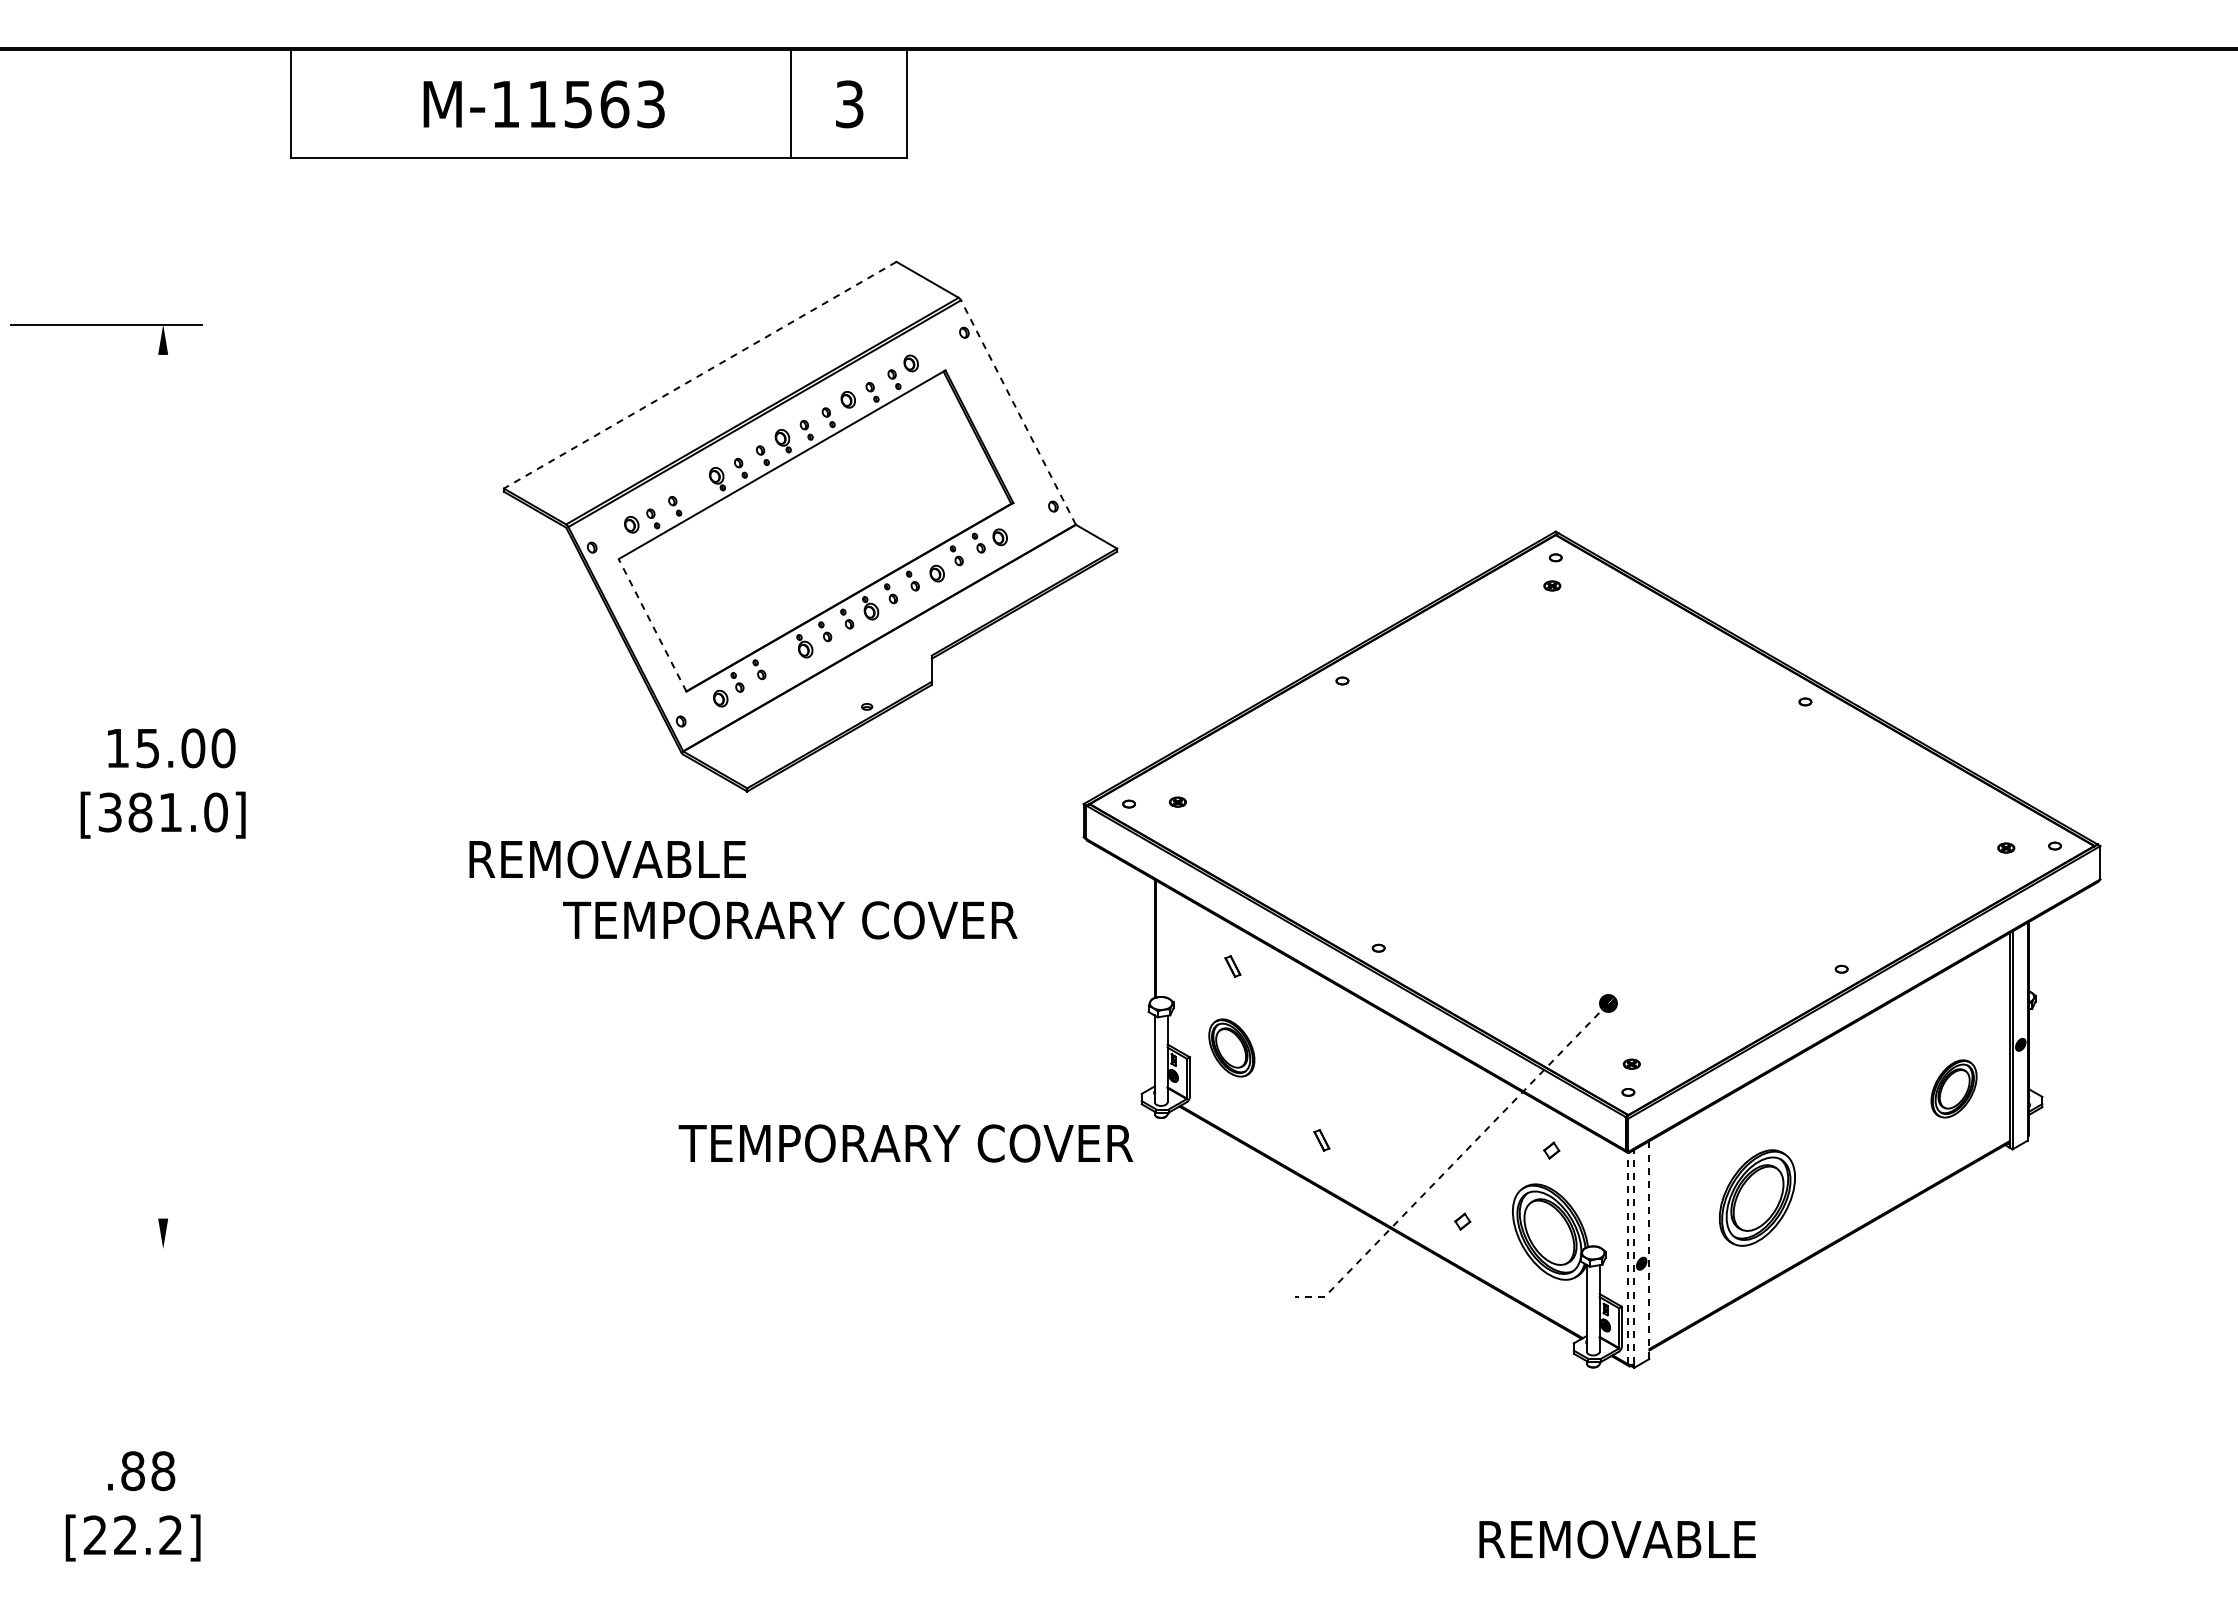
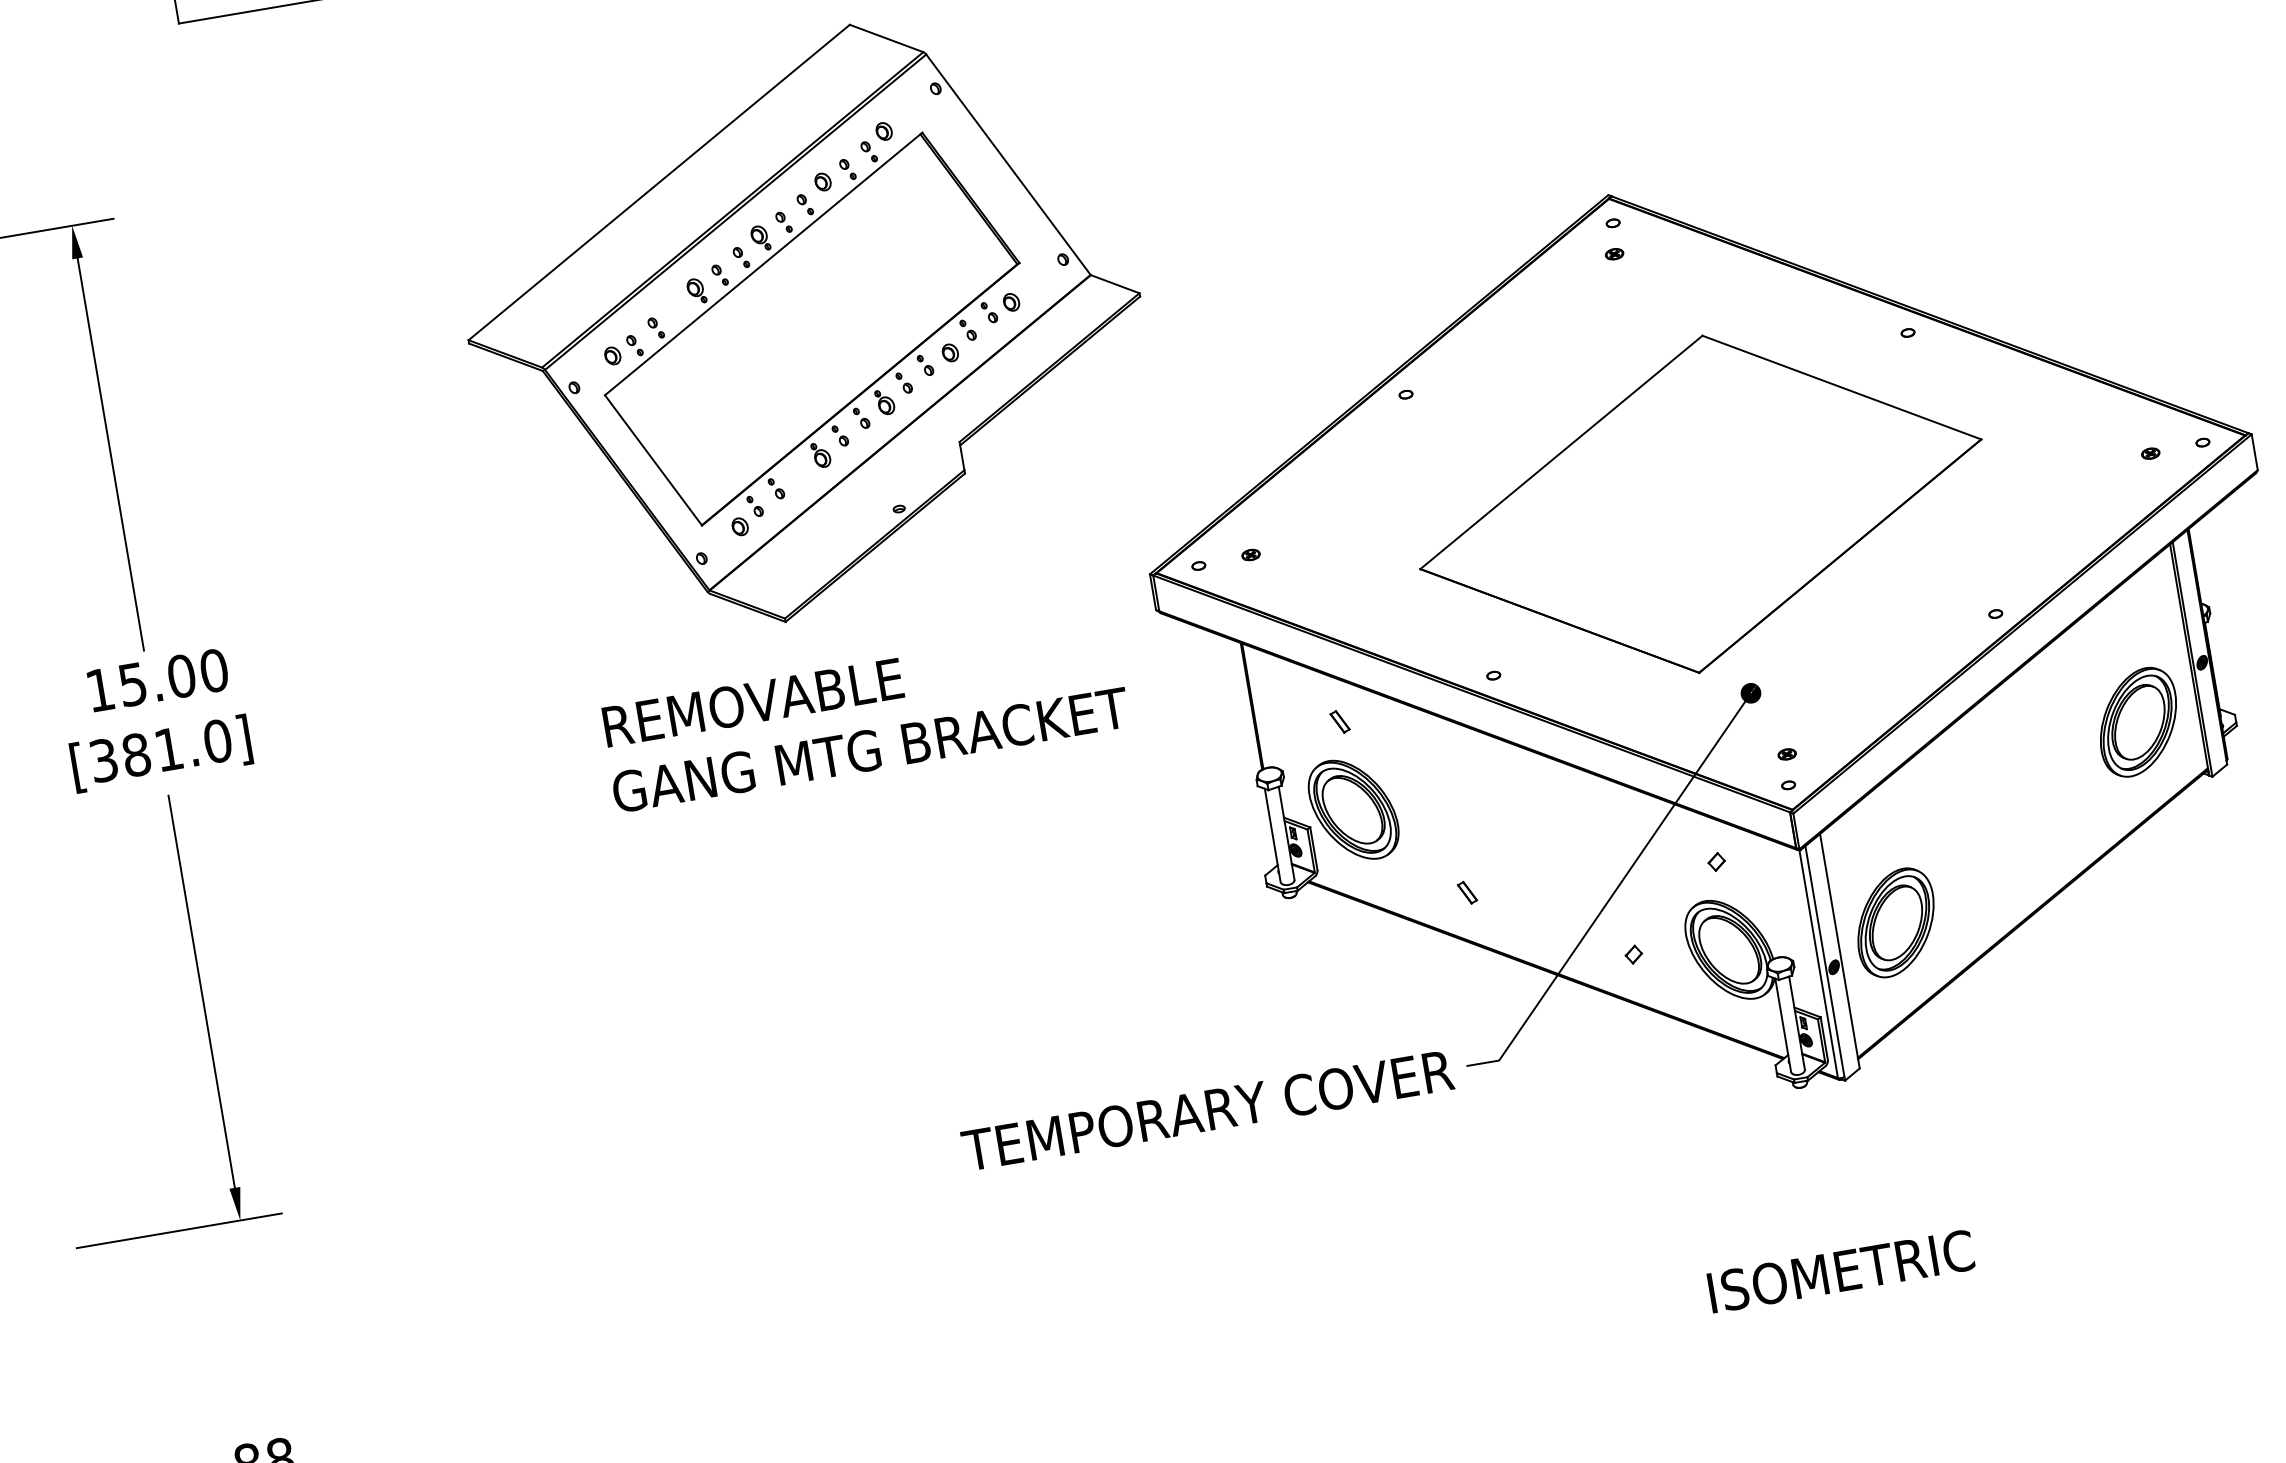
line: (700, 375) -> (659, 182), dashed -> solid
line: (1018, 412) -> (1008, 164), dashed -> solid
line: (163, 536) -> (111, 453), added
line: (652, 624) -> (653, 459), dashed -> solid
part: (1591, 825) -> (1700, 504), added
text: (607, 859) -> (753, 702), moved
text: (803, 920) -> (869, 750), TEMPORARY COVER -> GANG MTG BRACKET
line: (163, 1036) -> (202, 991), added
part: (1231, 1047) -> (1353, 809), size x1.67
part: (1953, 1088) -> (2137, 721), size x1.67
text: (905, 1143) -> (1207, 1110), moved
line: (1455, 1161) -> (1615, 891), dashed -> solid
part: (1757, 1197) -> (1896, 922), moved
line: (106, 1248) -> (179, 1230), added
line: (1649, 1250) -> (1840, 951), dashed -> solid
line: (1634, 1256) -> (1825, 960), dashed -> solid
line: (1628, 1257) -> (1818, 963), dashed -> solid
text: (1619, 1539) -> (1860, 1268), REMOVABLE -> ISOMETRIC

